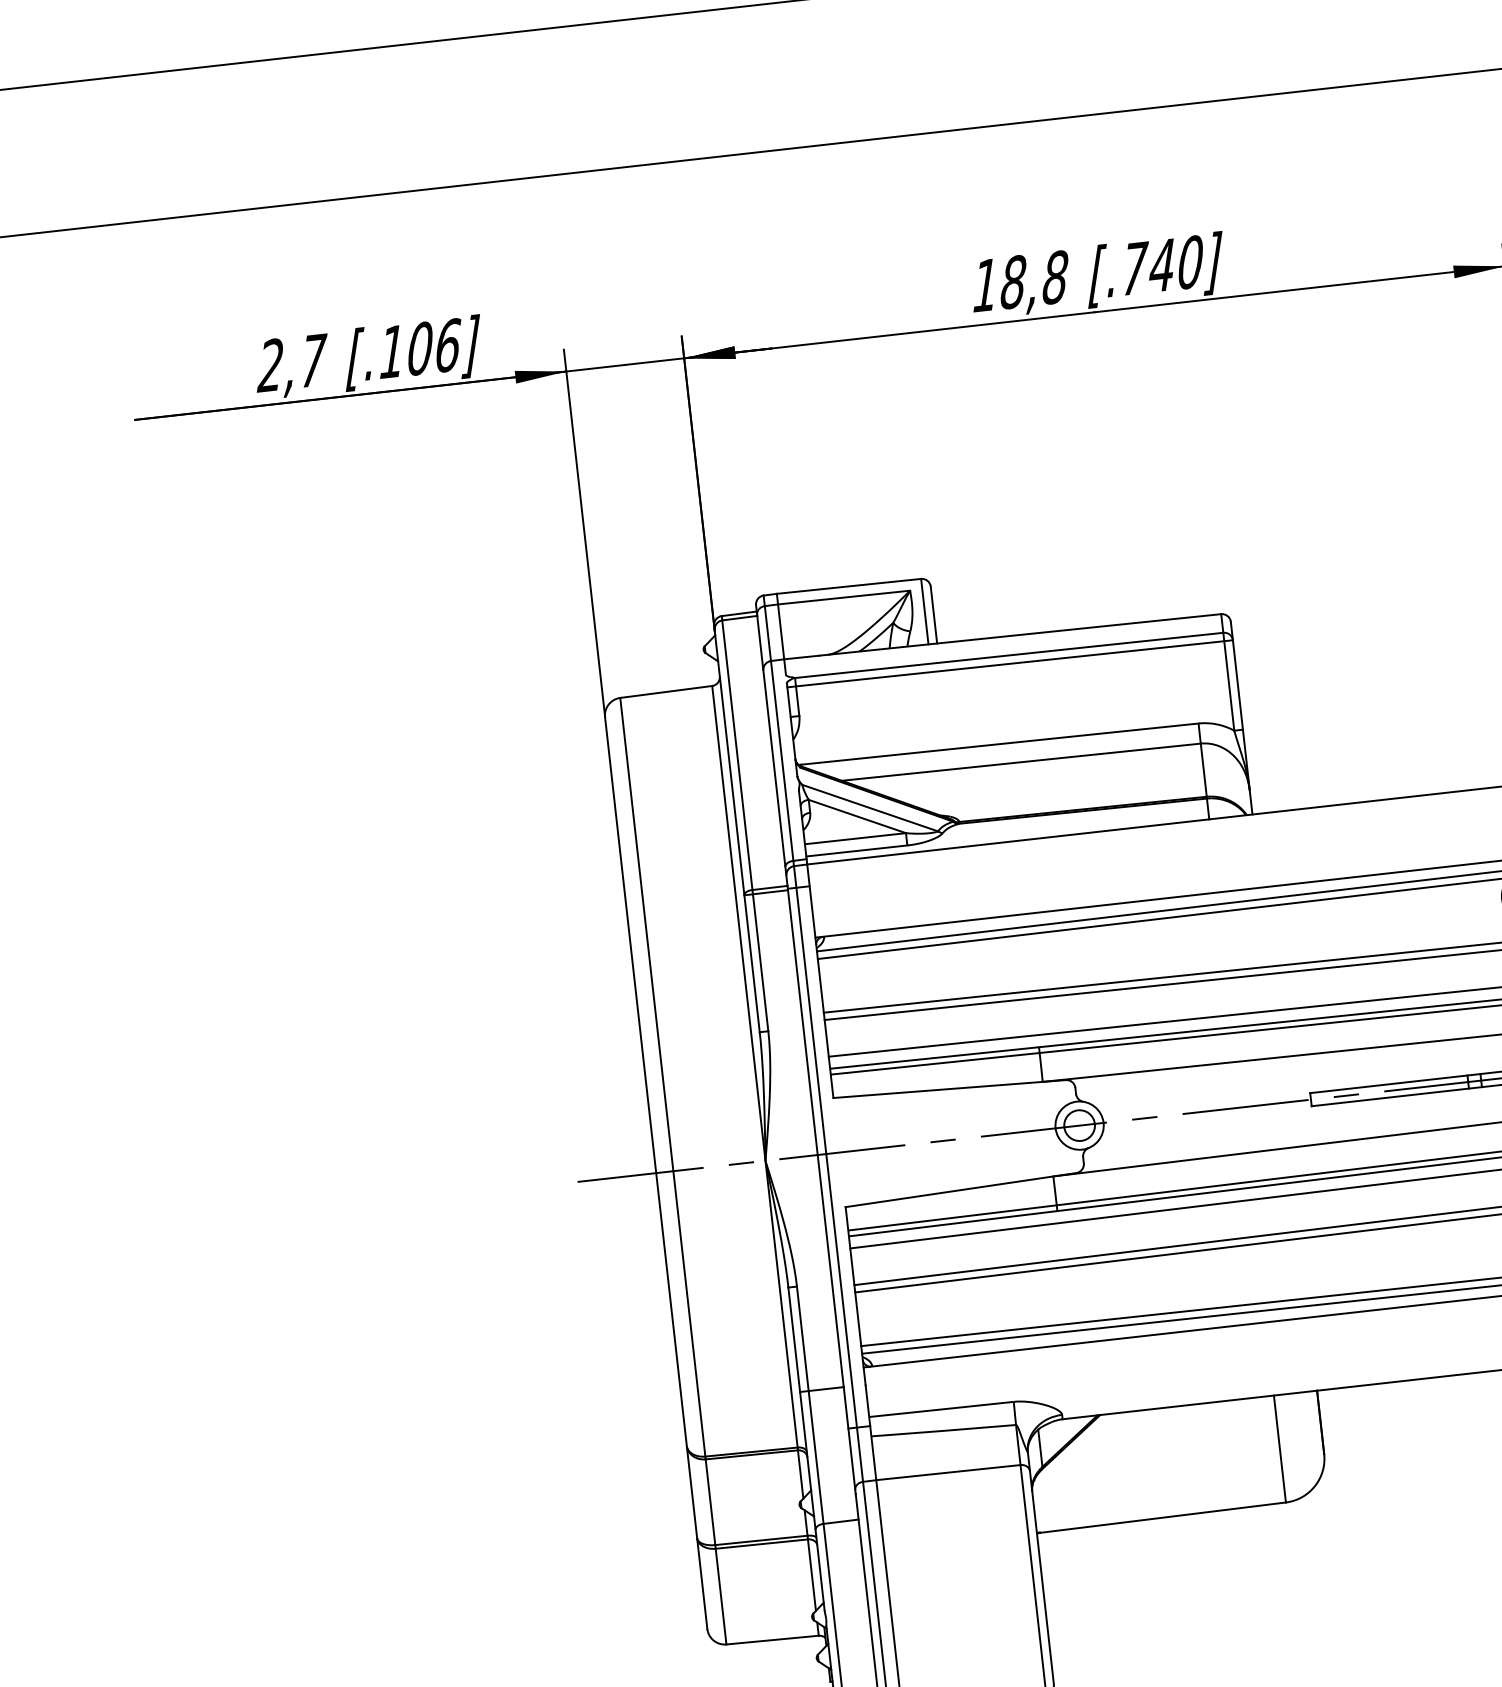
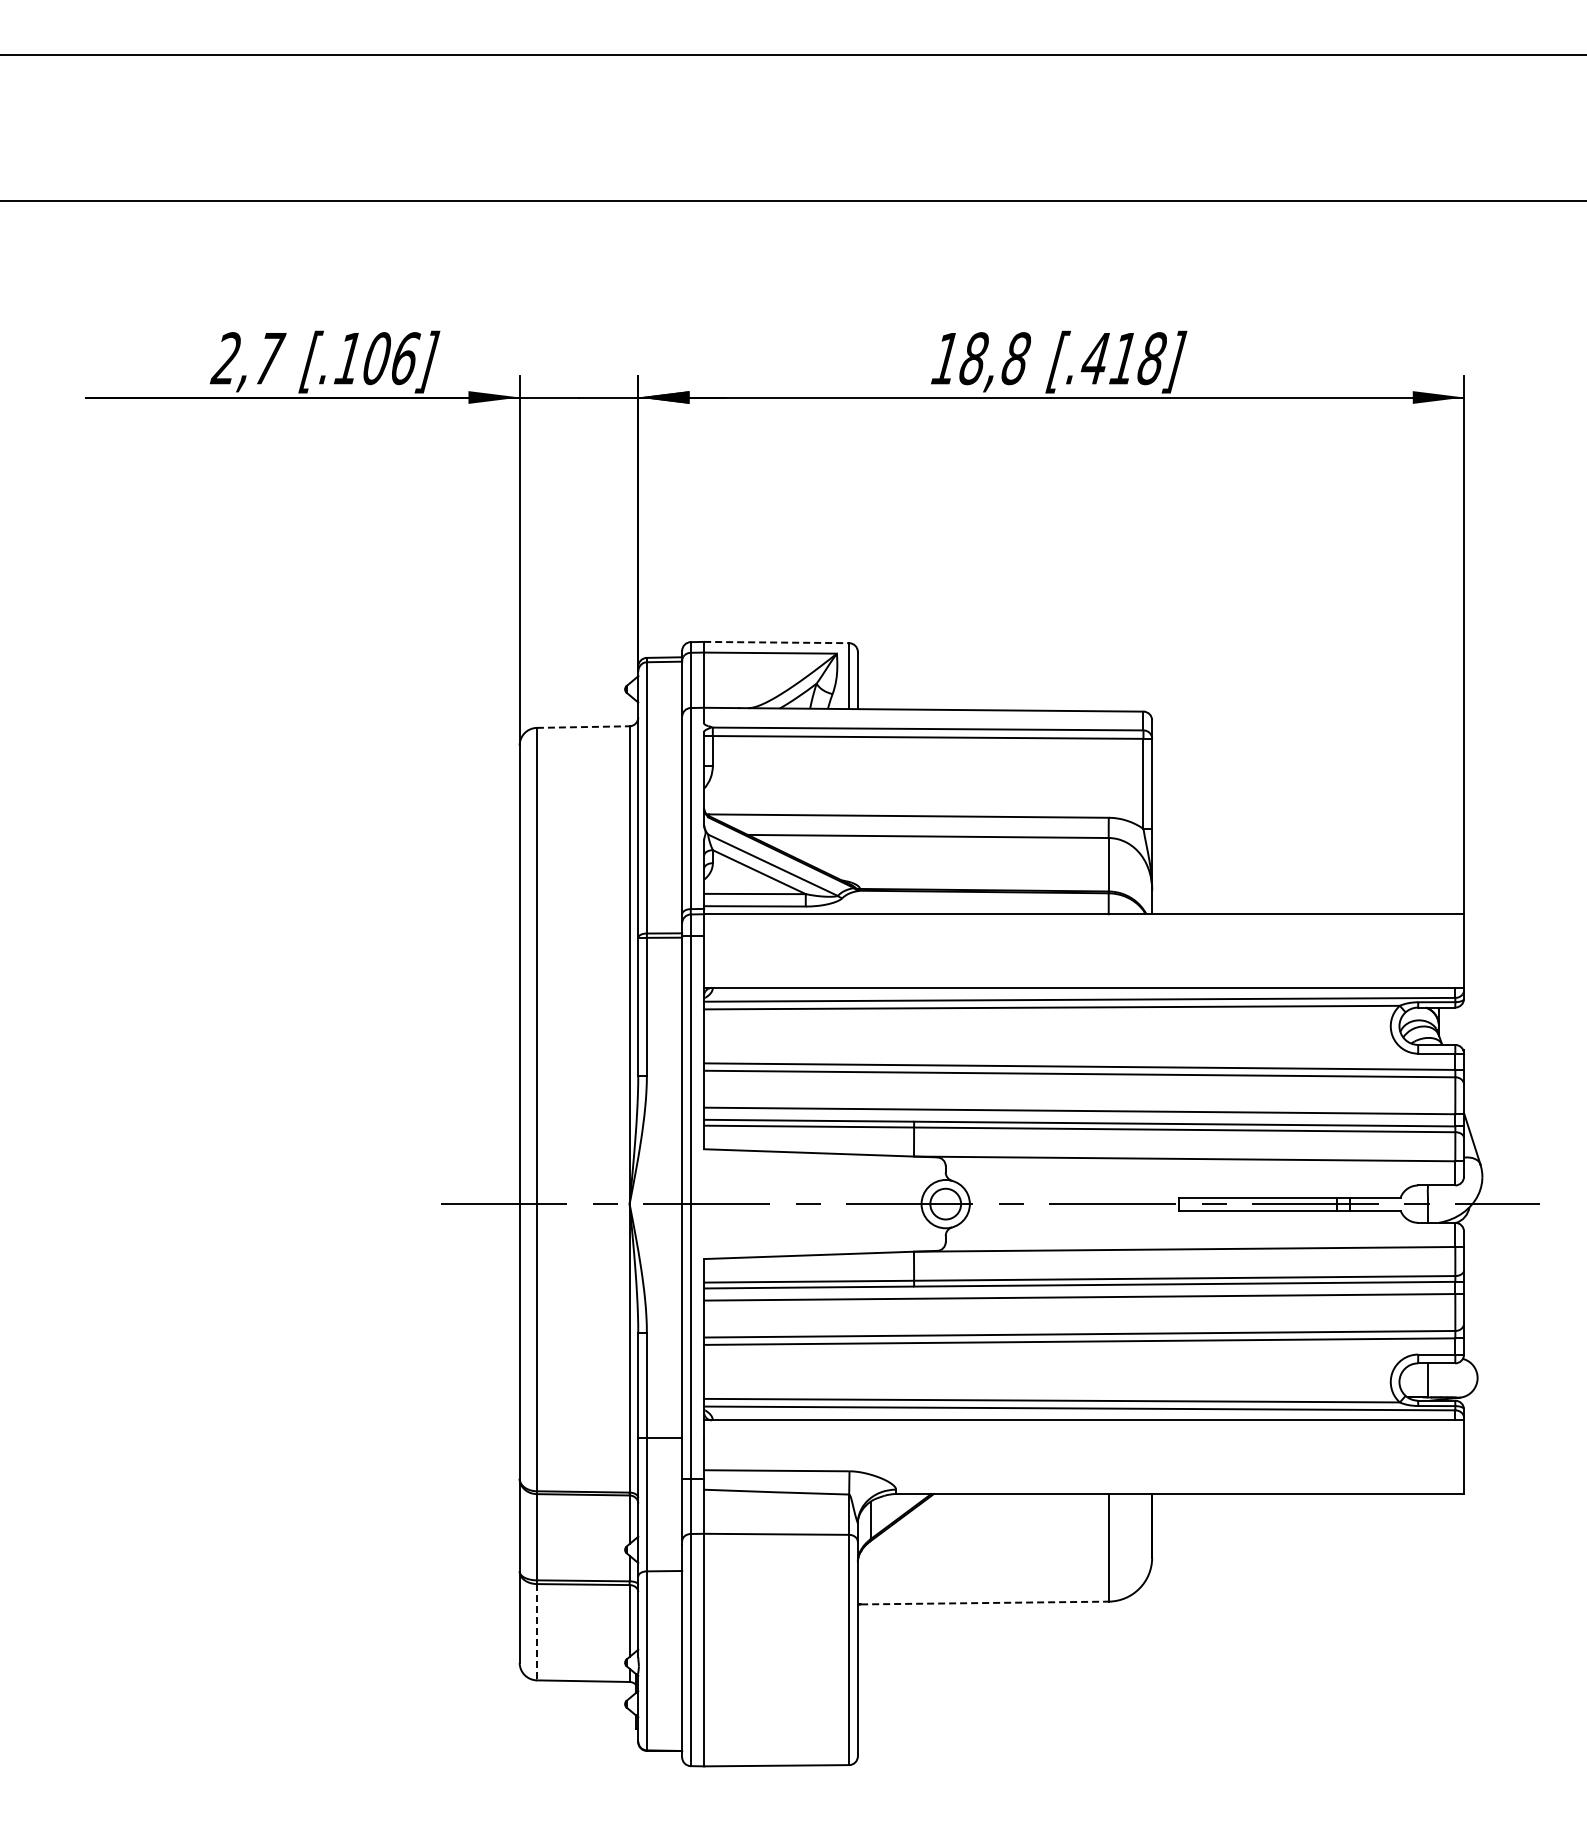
text: (1162, 265) -> (1123, 358), [.740] -> [.418]
line: (848, 586) -> (776, 642), solid -> dashed
line: (666, 692) -> (583, 727), solid -> dashed
line: (1162, 1518) -> (984, 1603), solid -> dashed
line: (720, 1596) -> (536, 1632), solid -> dashed

